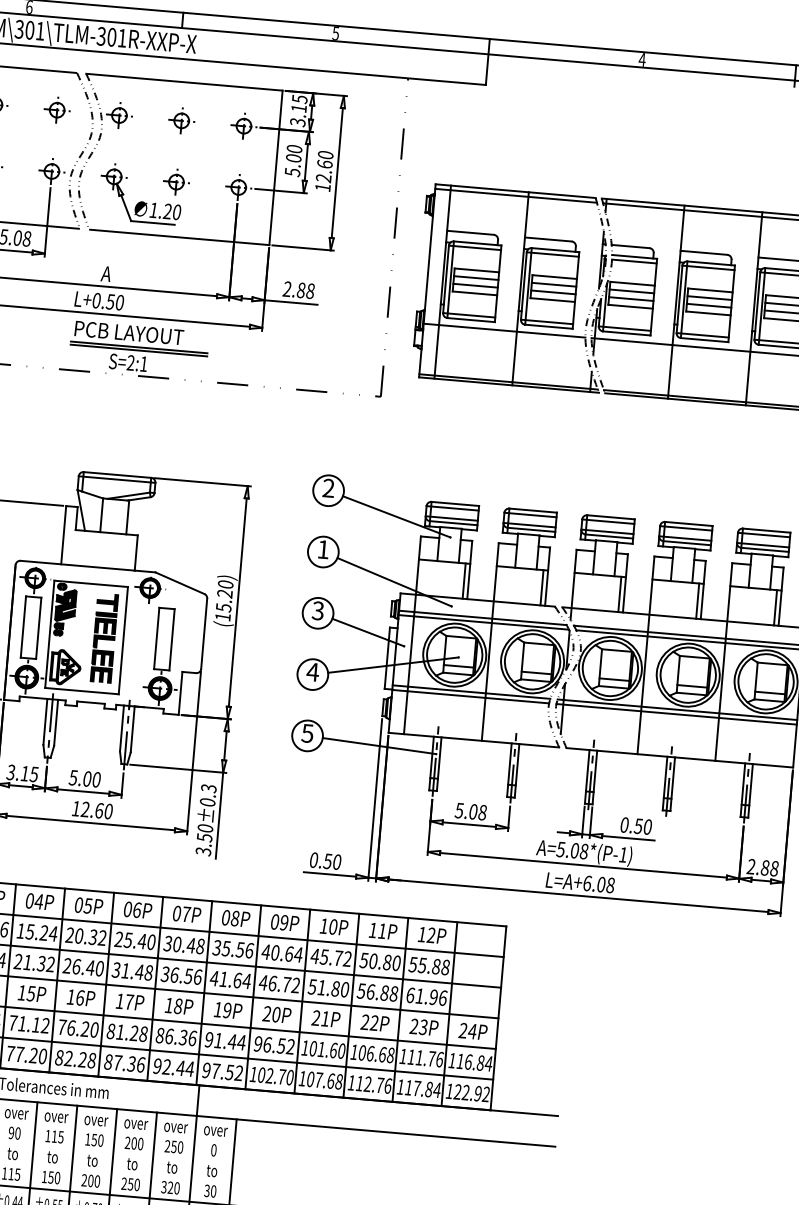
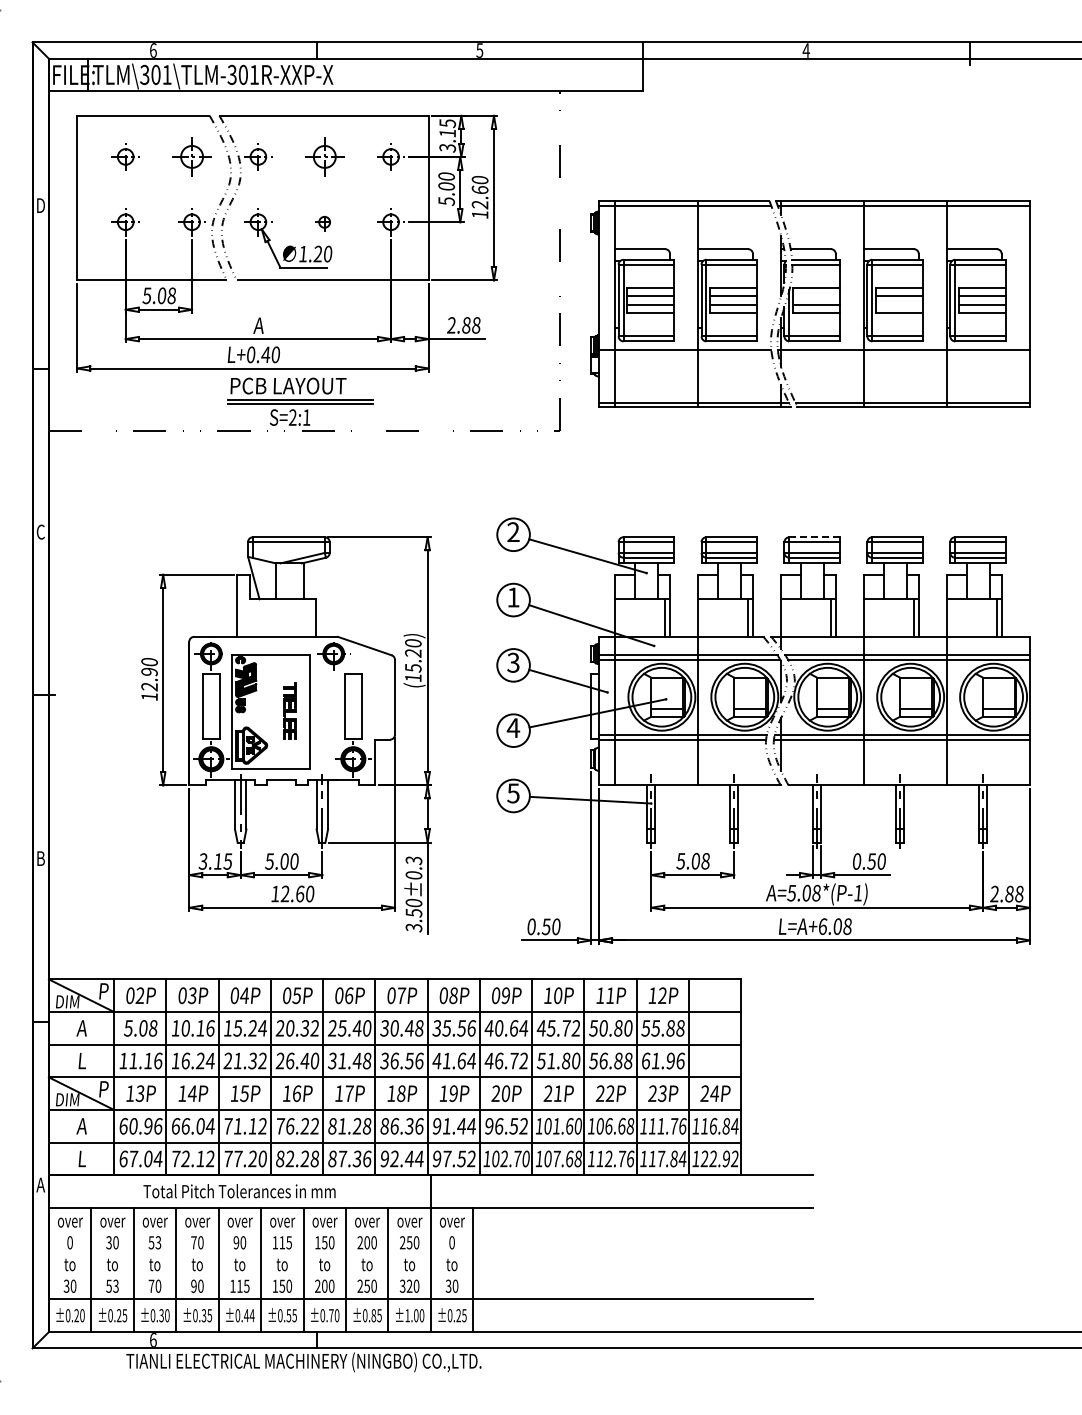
part: (56, 109) -> (191, 156), size x1.4
part: (181, 120) -> (324, 156), size x1.4
part: (176, 182) -> (324, 222), size x0.7
line: (631, 291) -> (815, 296), removed
text: (110, 301) -> (265, 354), L+0.50 -> L+0.40
line: (708, 305) -> (898, 304), removed
line: (610, 517) -> (814, 537), solid -> dashed
part: (104, 637) -> (289, 710), size x0.6
text: (94, 1030) -> (314, 1126), 76.20 -> 76.22

